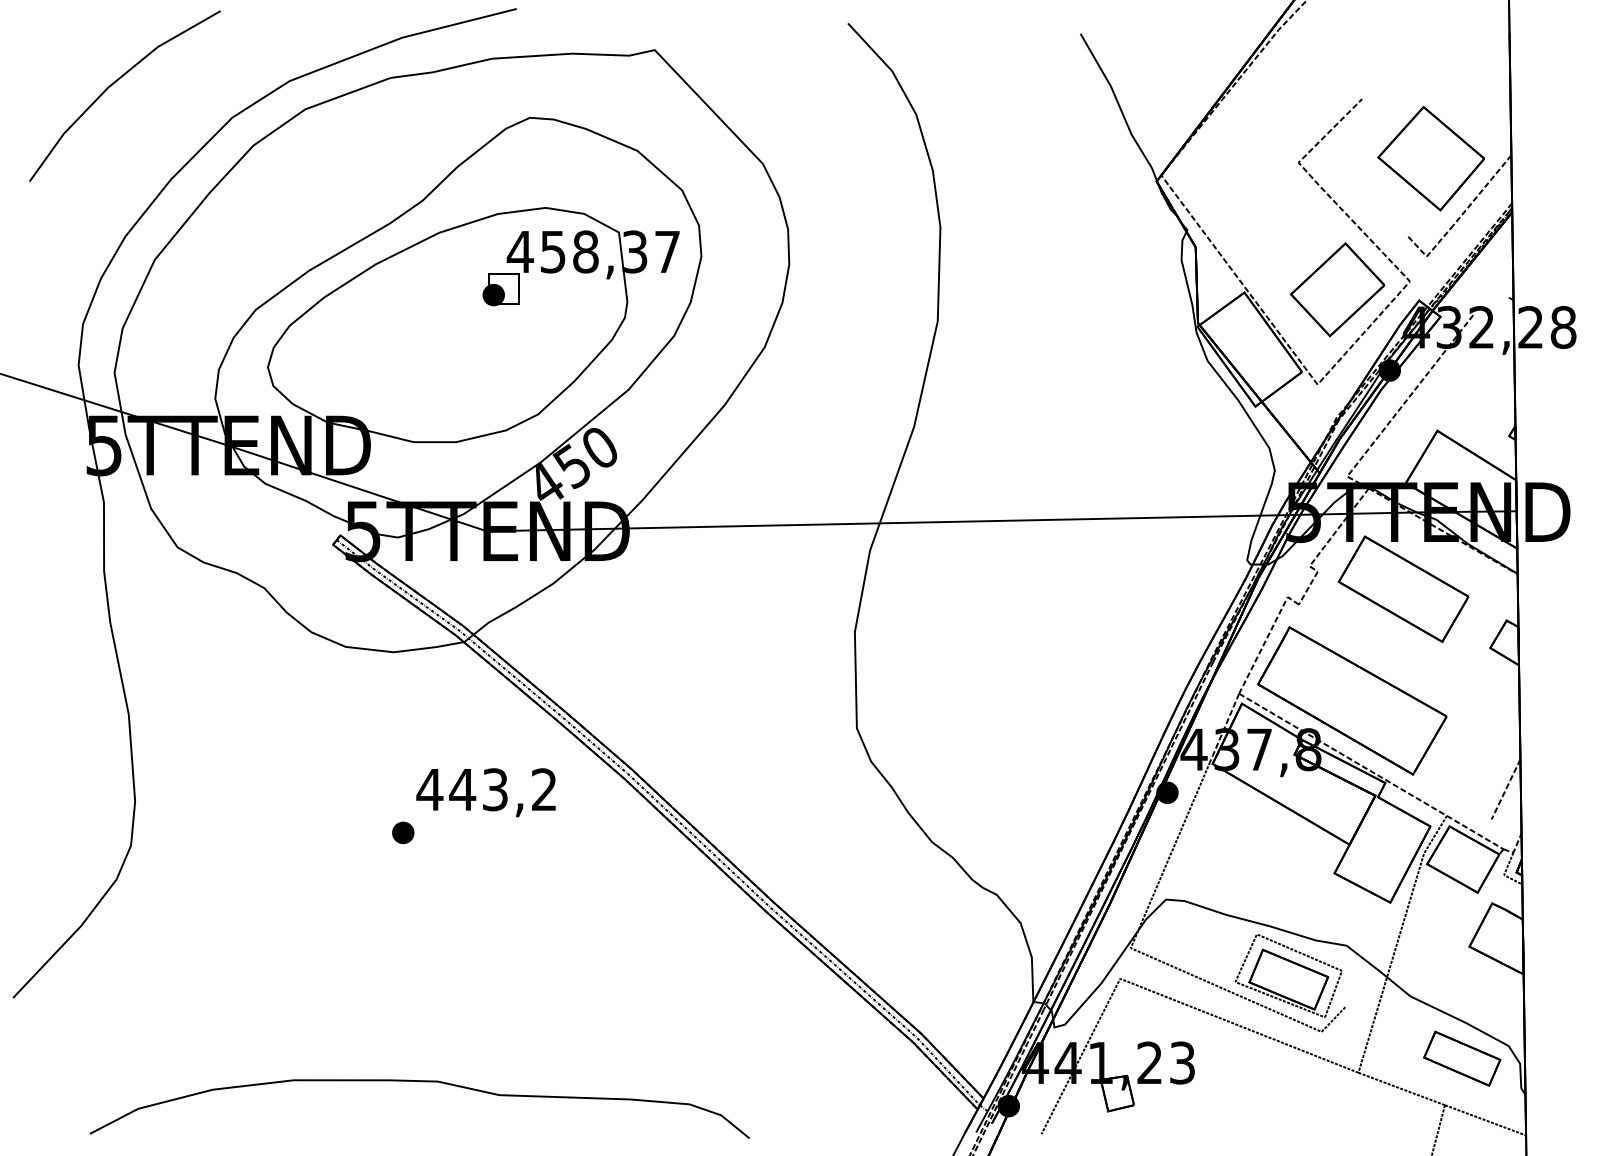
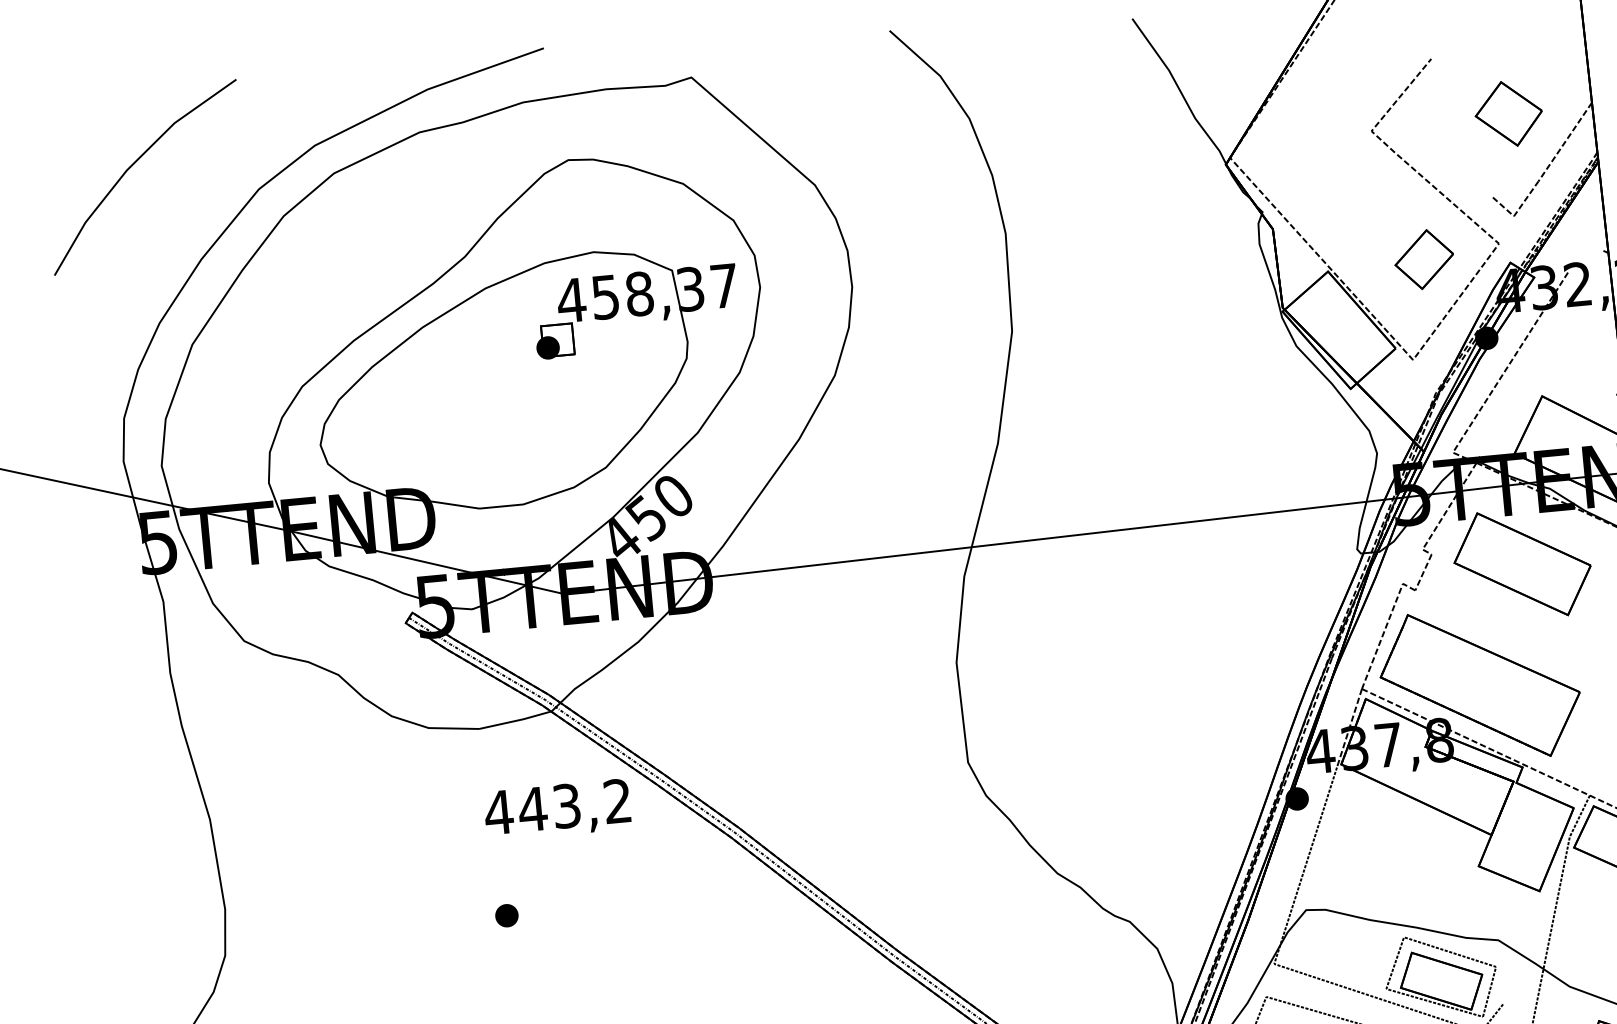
part: (1430, 158) -> (1508, 113), size x0.6
part: (1336, 289) -> (1423, 259), size x0.6
text: (485, 792) -> (556, 809), moved

